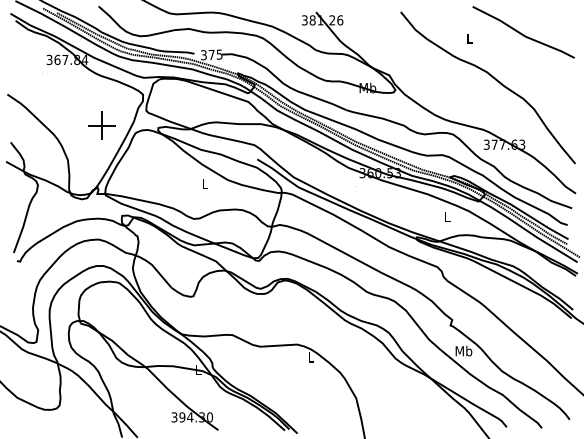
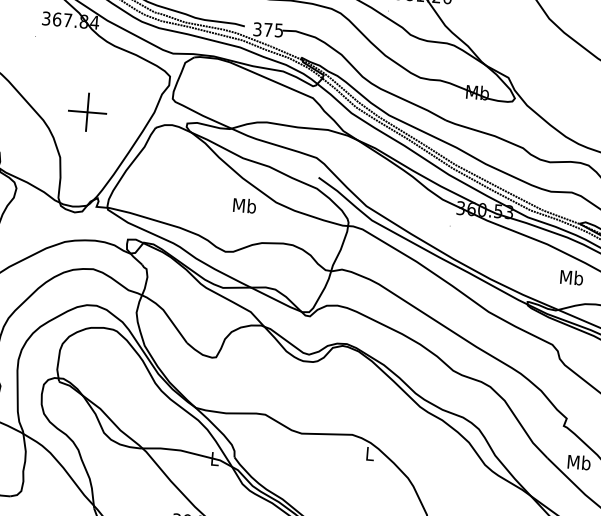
part: (101, 125) -> (86, 111), moved
text: (204, 184) -> (243, 205), L -> Mb
text: (447, 216) -> (571, 276), L -> Mb

